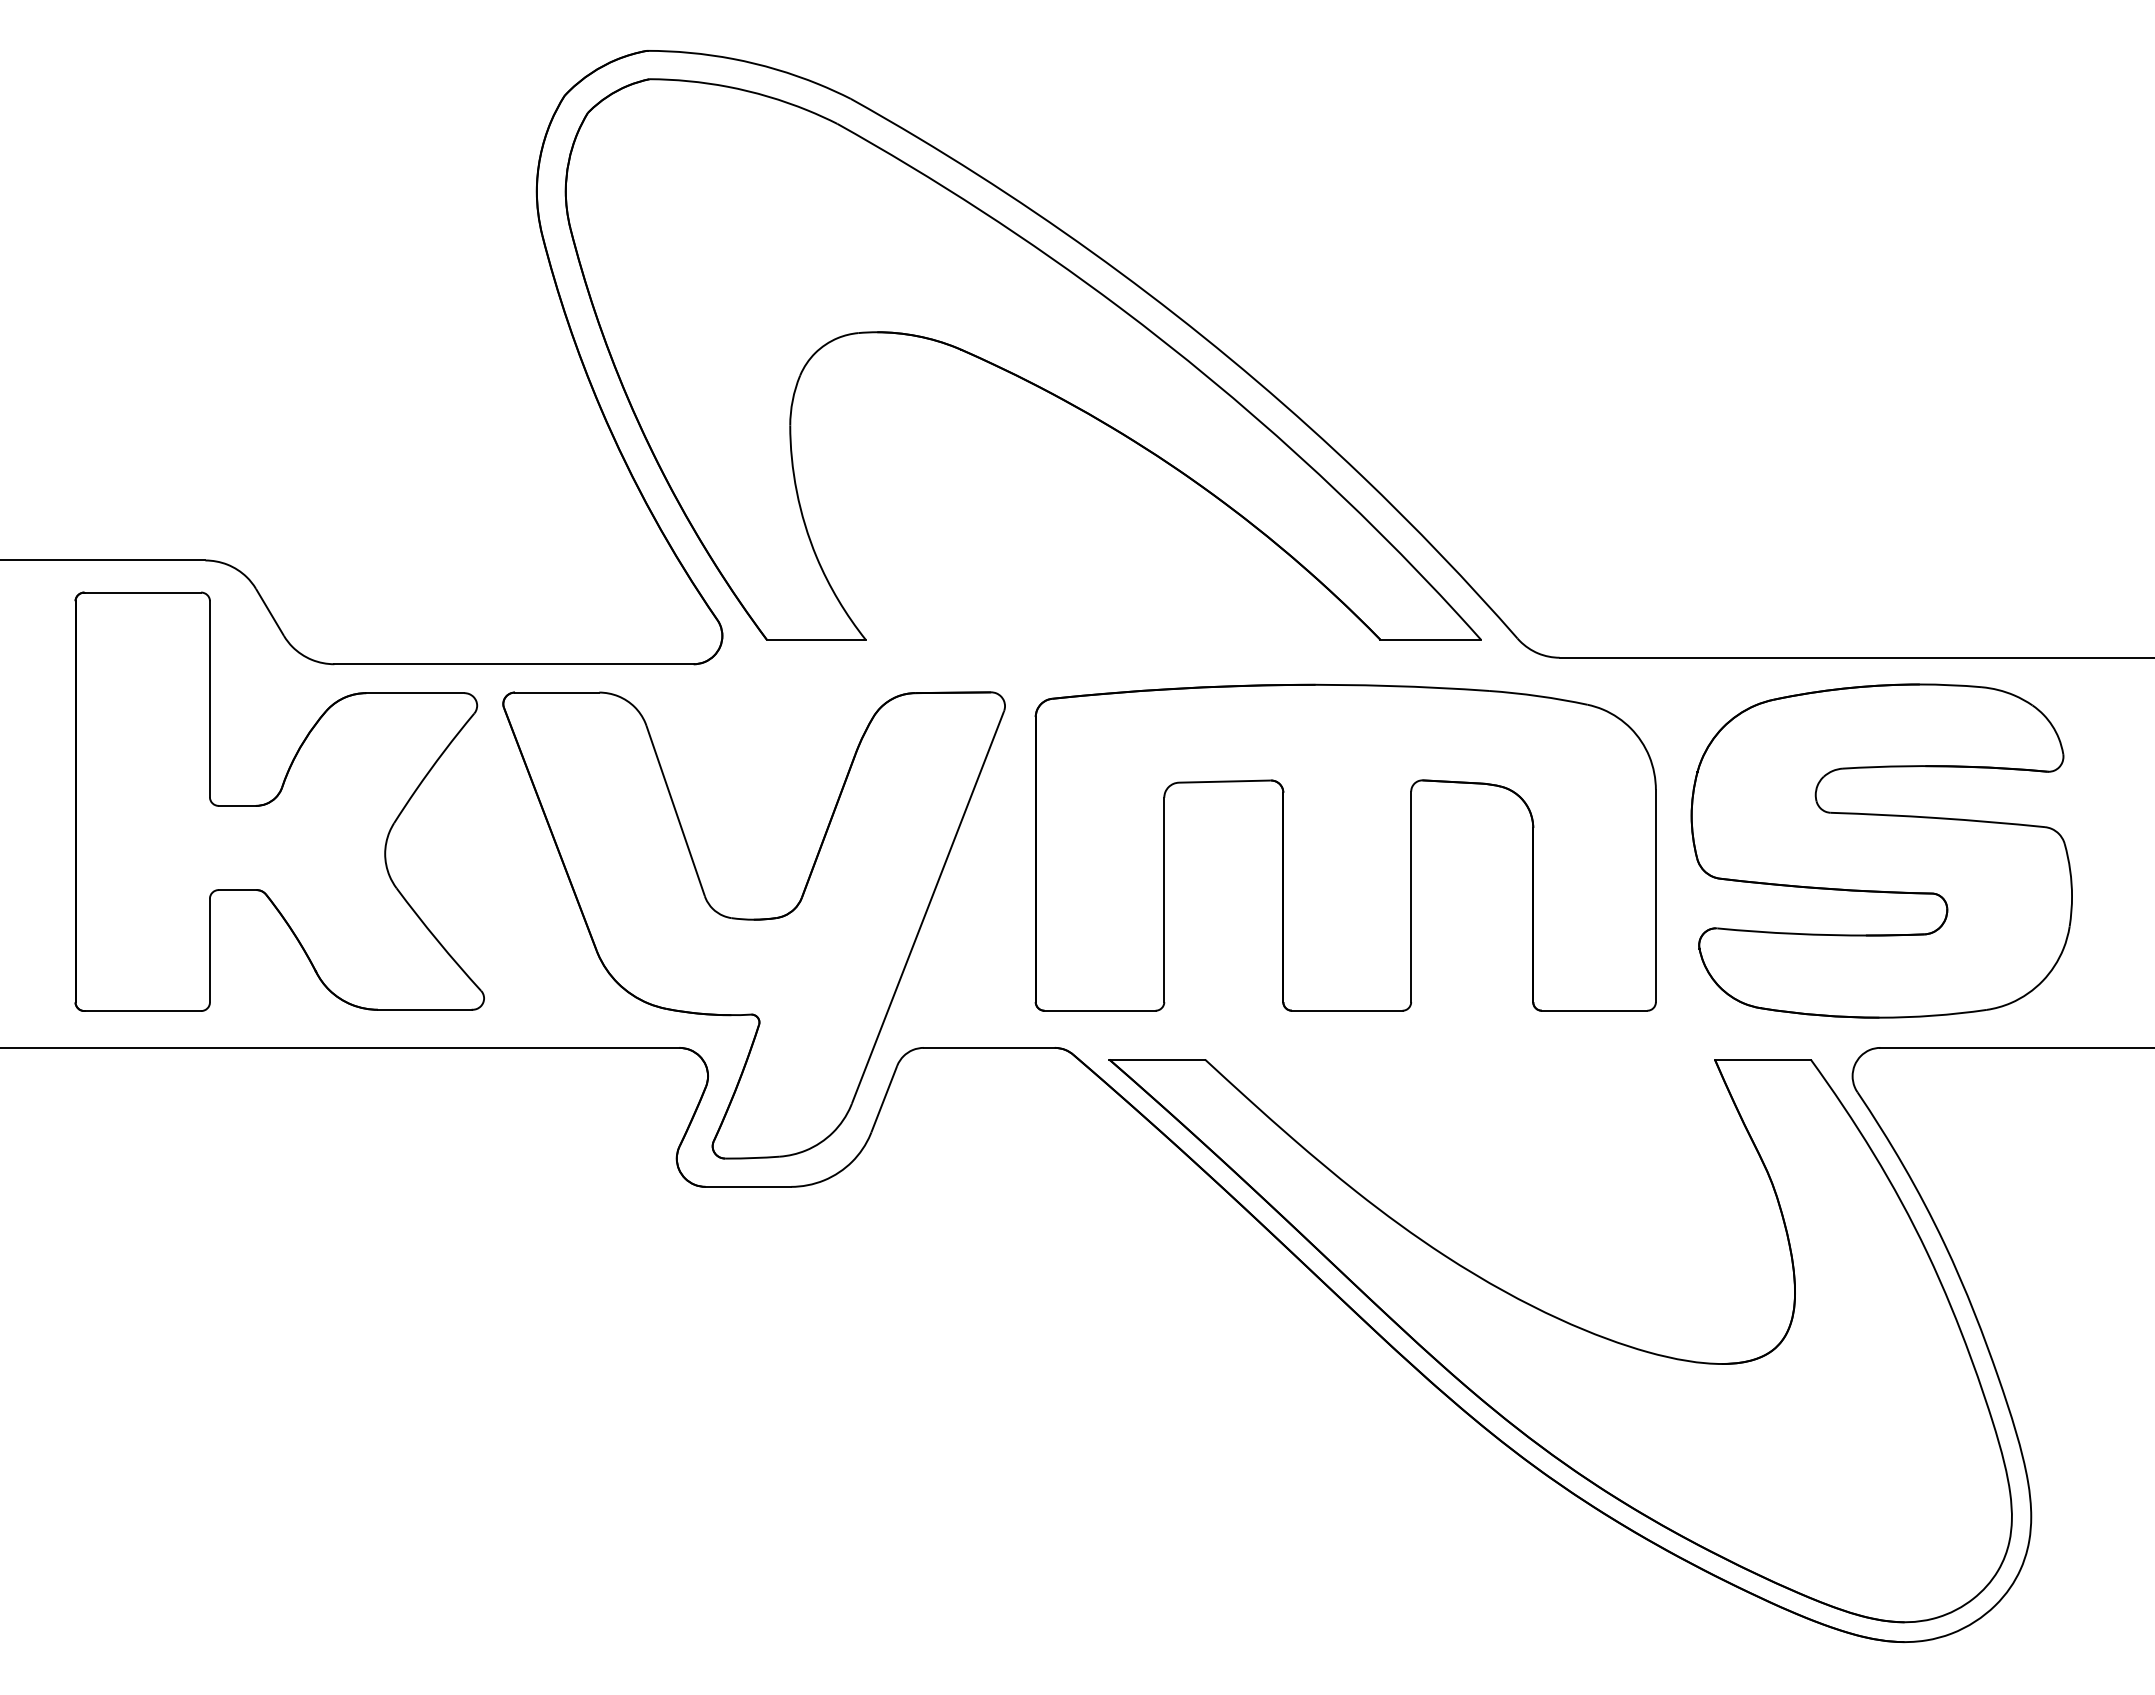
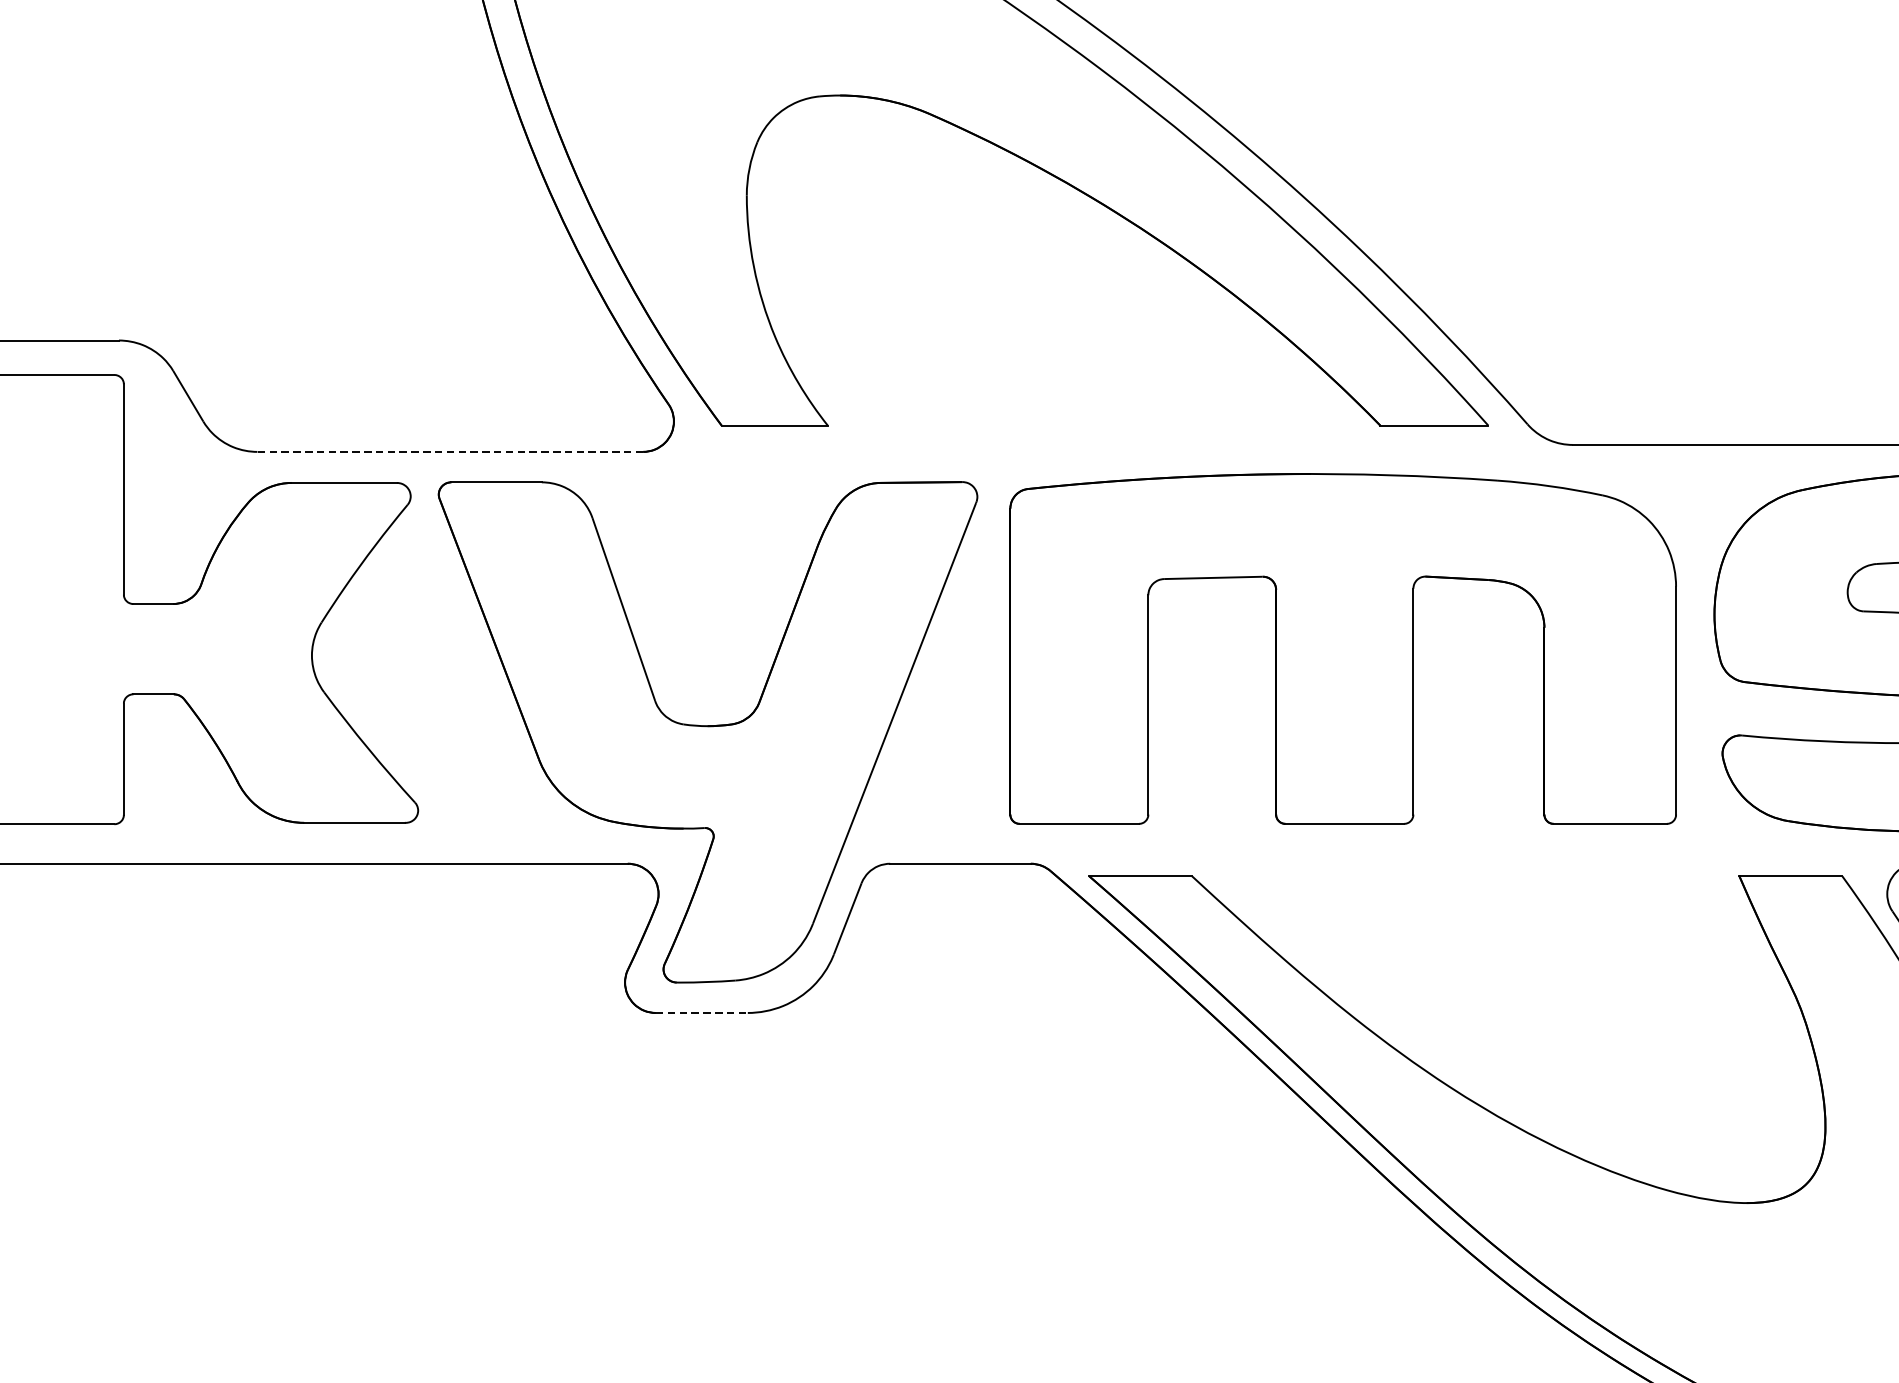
line: (514, 664) -> (450, 452), solid -> dashed
line: (748, 1186) -> (701, 1012), solid -> dashed

